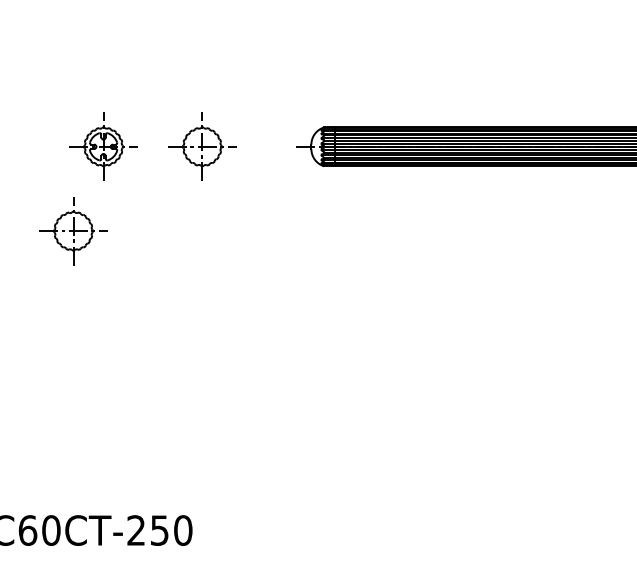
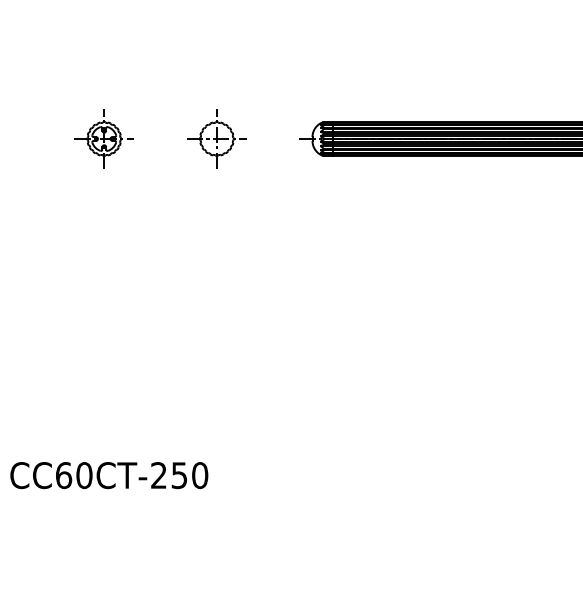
part: (102, 146) -> (103, 138), moved
part: (73, 230) -> (103, 212), removed

